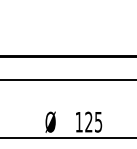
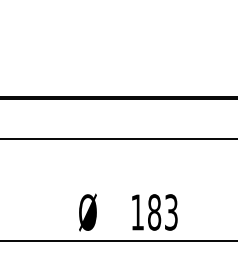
text: (93, 121) -> (162, 211), 125 -> 183

